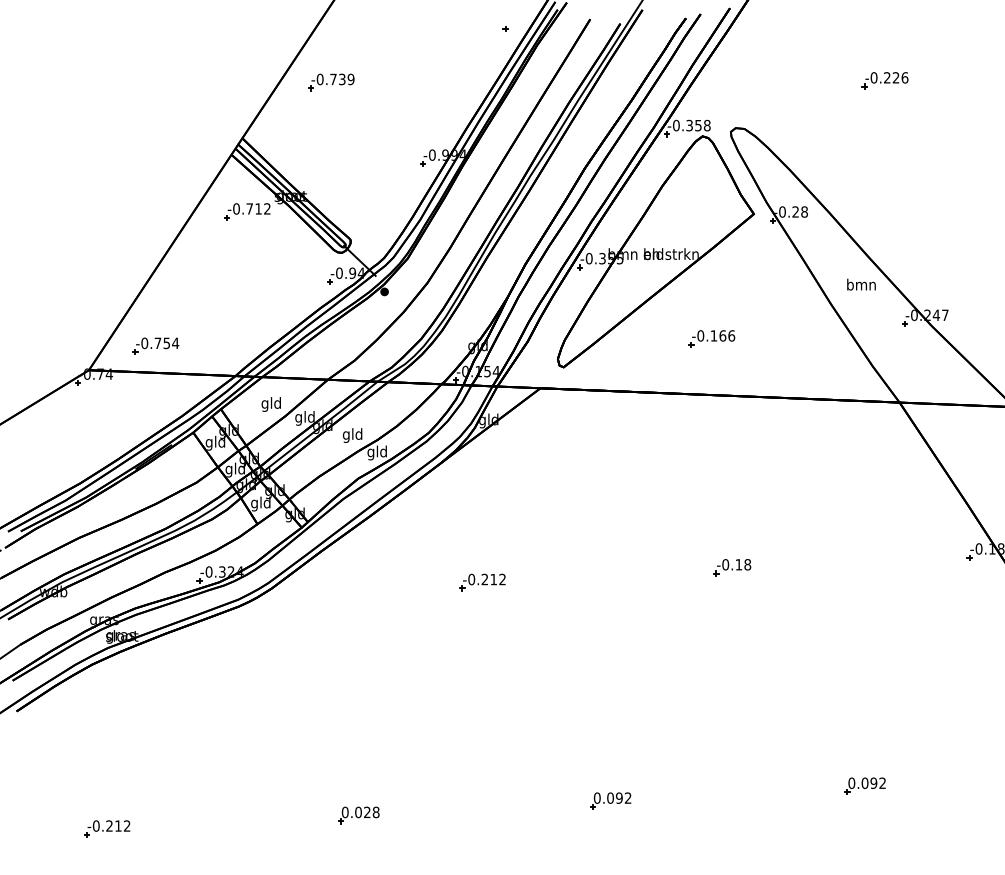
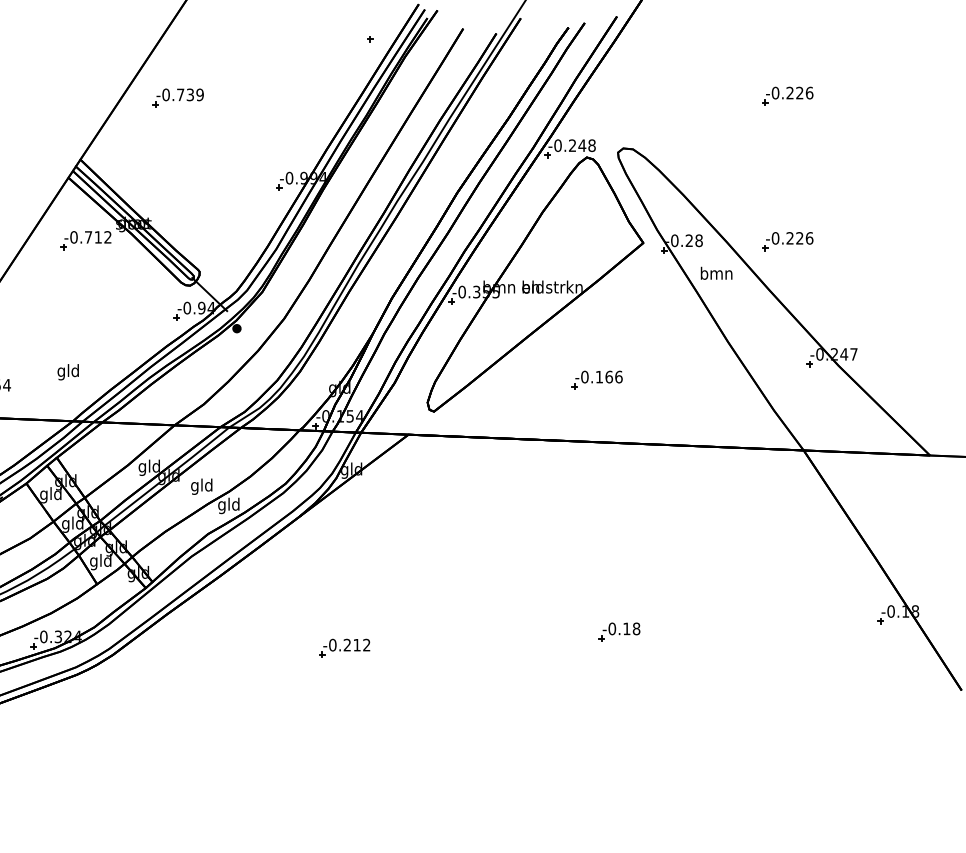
text: (693, 125) -> (576, 145), -0.358 -> -0.248
part: (884, 212) -> (787, 241), added
text: (861, 284) -> (716, 273), moved
text: (270, 404) -> (67, 372), moved

